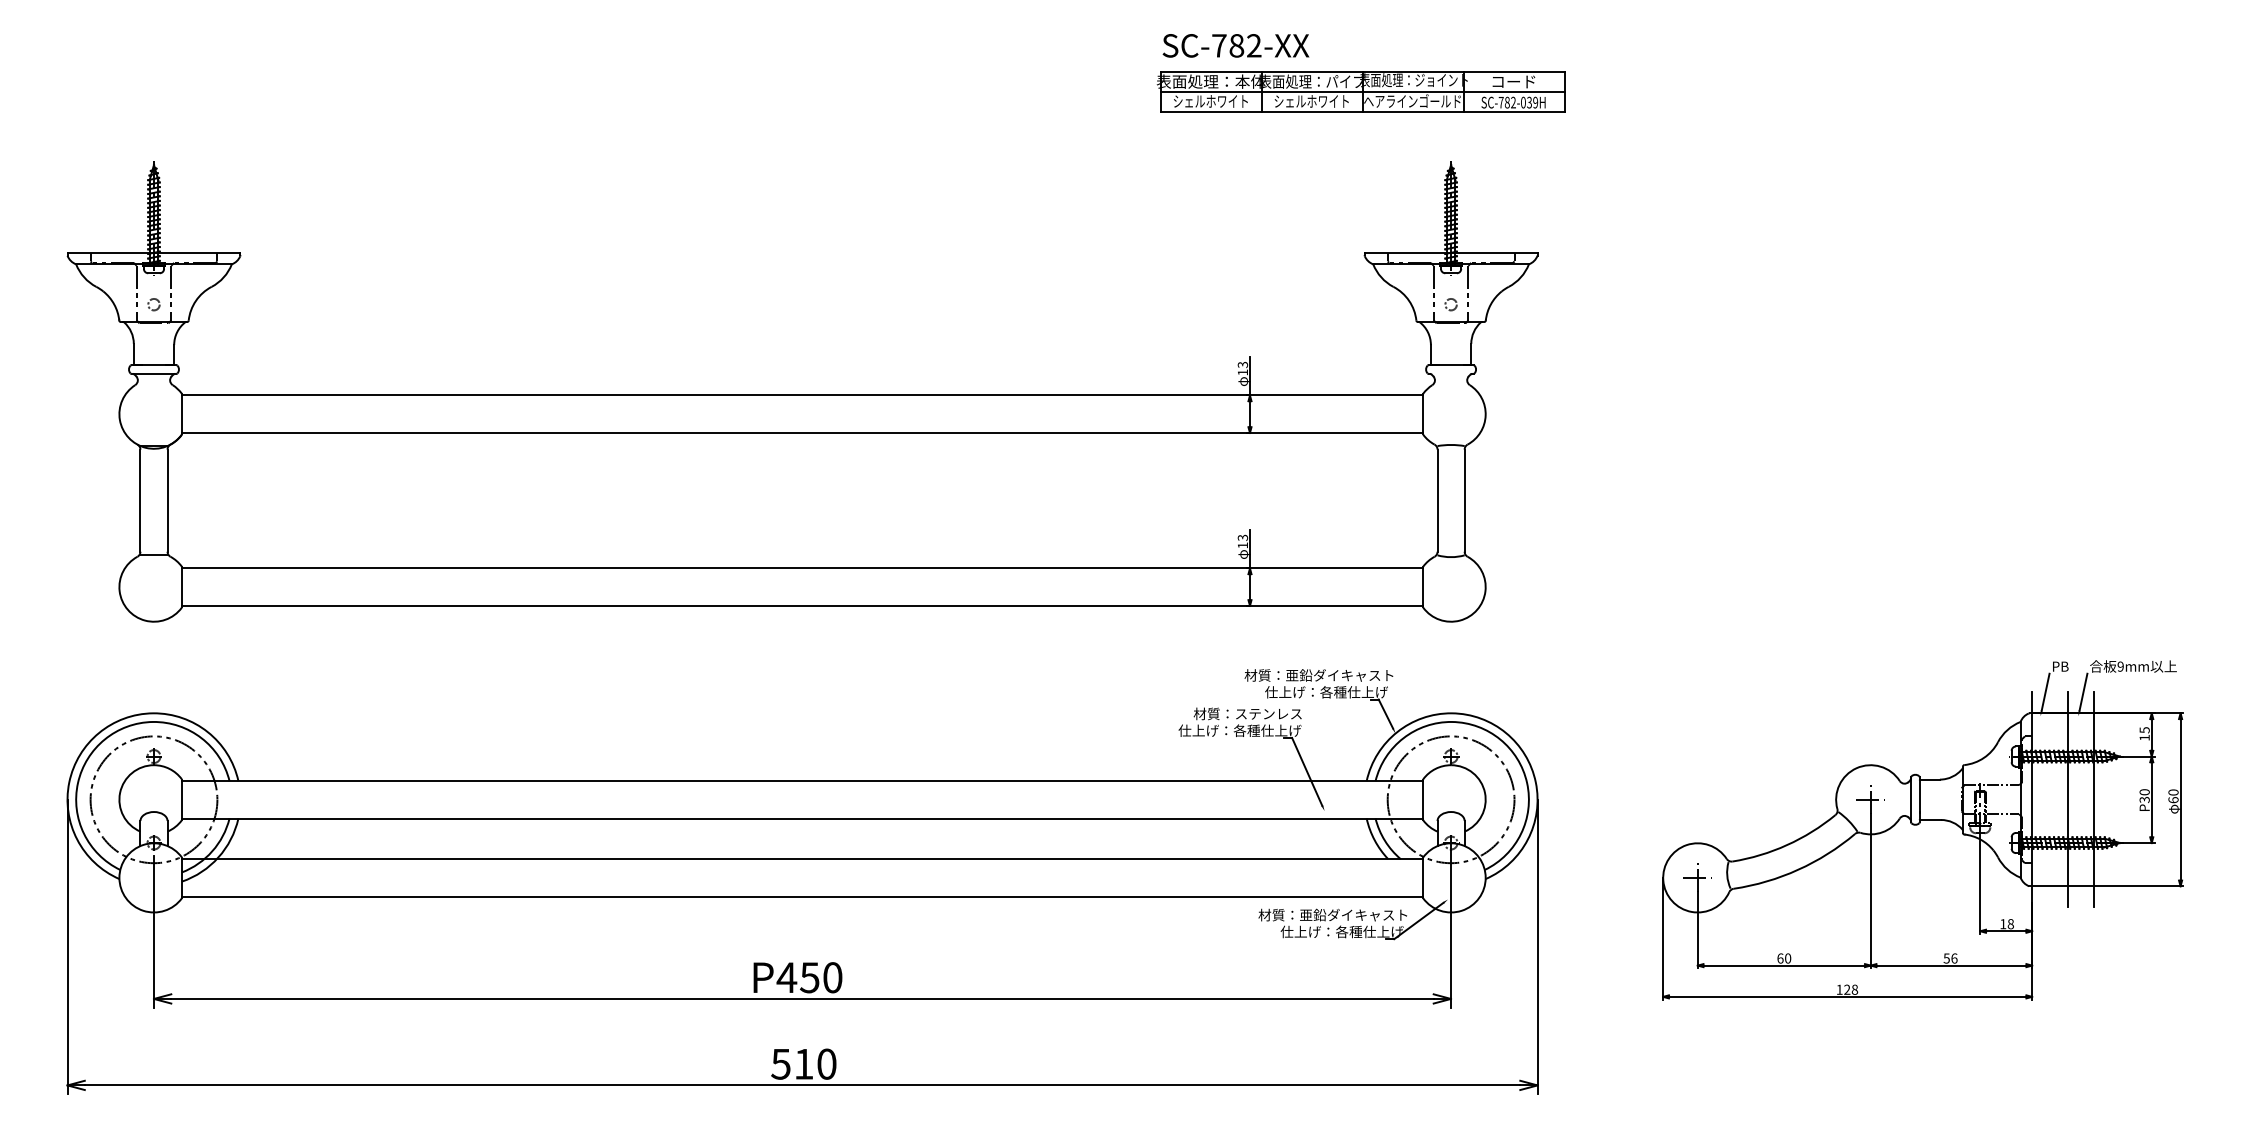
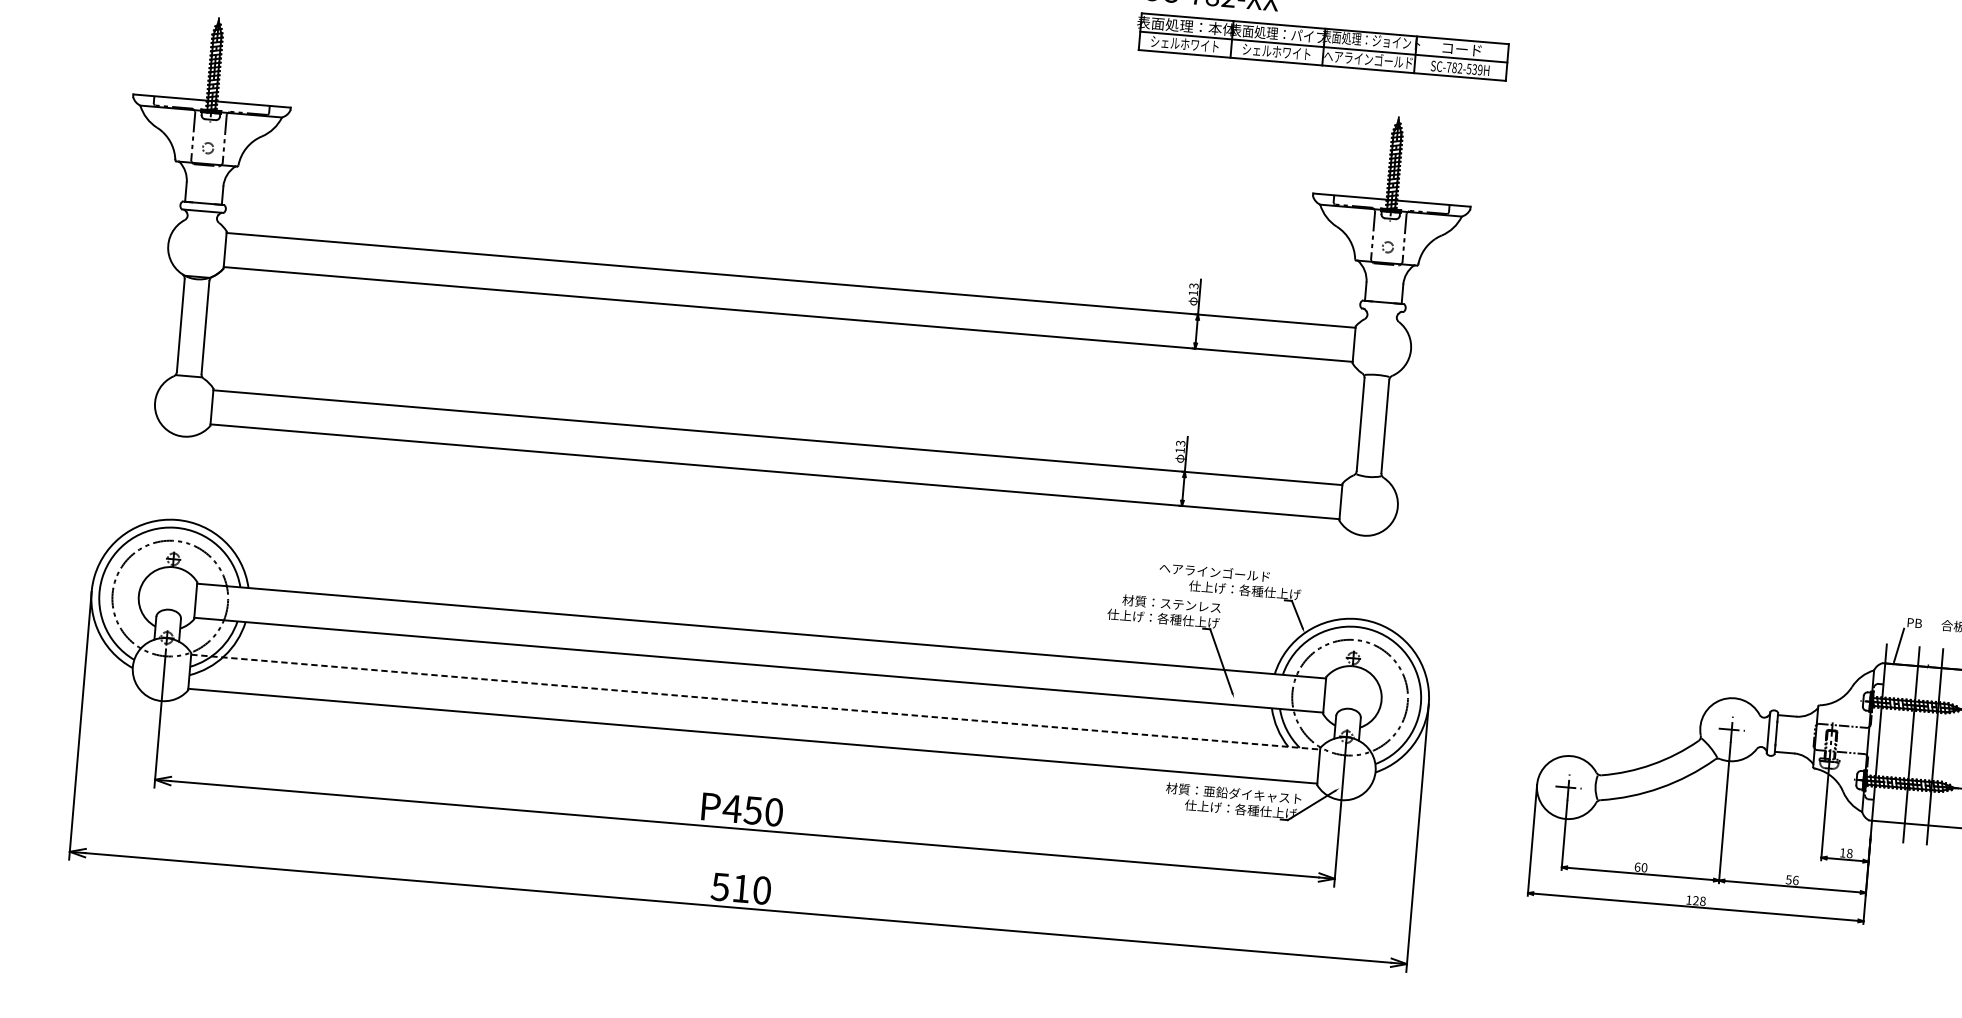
text: (1523, 102) -> (1469, 68), SC-782-039H -> SC-782-539H
text: (1312, 675) -> (1233, 574), 材質：亜鉛ダイキャスト -> ヘアラインゴールド
line: (2083, 691) -> (1933, 647), removed
line: (802, 859) -> (755, 702), solid -> dashed

